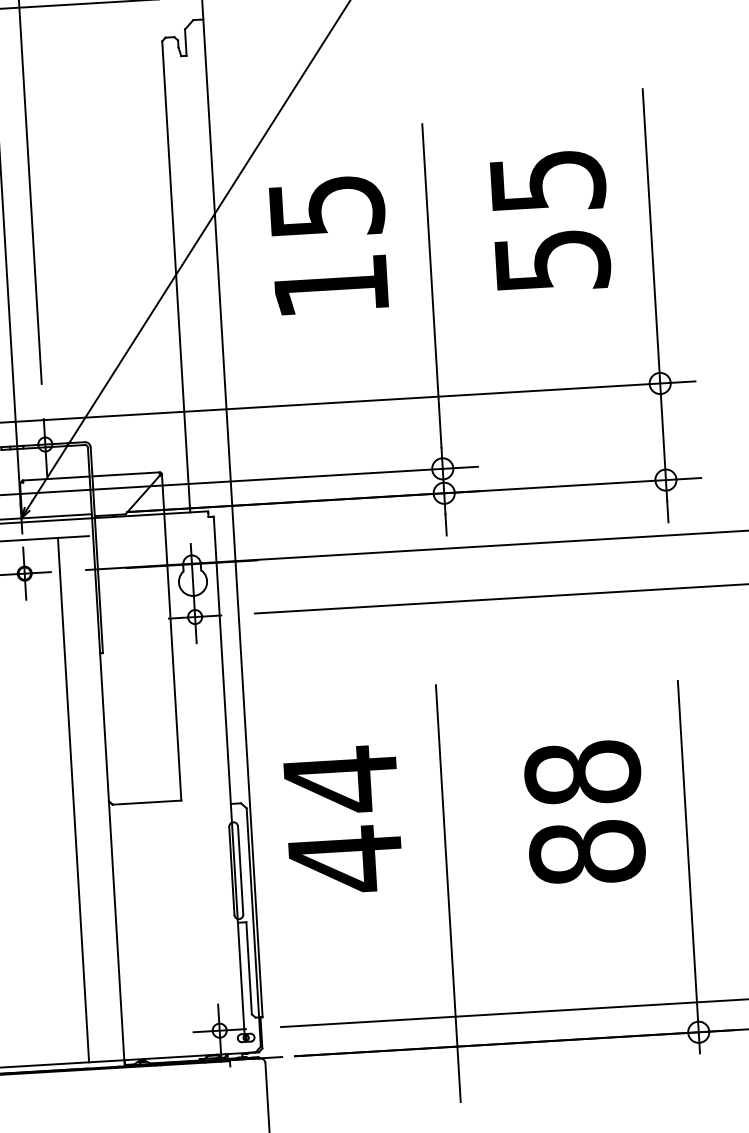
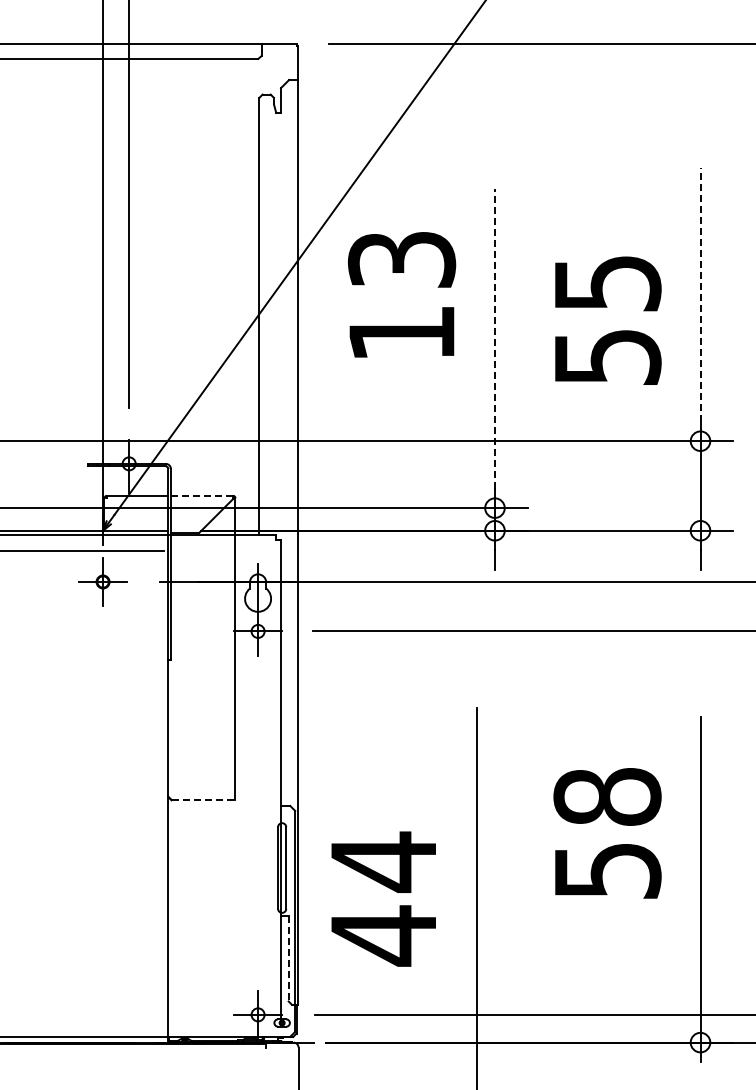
text: (326, 206) -> (401, 259), 15 -> 13
text: (550, 221) -> (608, 320), moved
line: (650, 225) -> (700, 294), solid -> dashed
line: (431, 285) -> (494, 338), solid -> dashed
line: (125, 474) -> (201, 495), solid -> dashed
line: (73, 799) -> (135, 793), removed
line: (147, 802) -> (203, 800), solid -> dashed
text: (342, 819) -> (383, 898), moved
text: (587, 852) -> (607, 870), 88 -> 58
line: (248, 967) -> (288, 958), solid -> dashed

